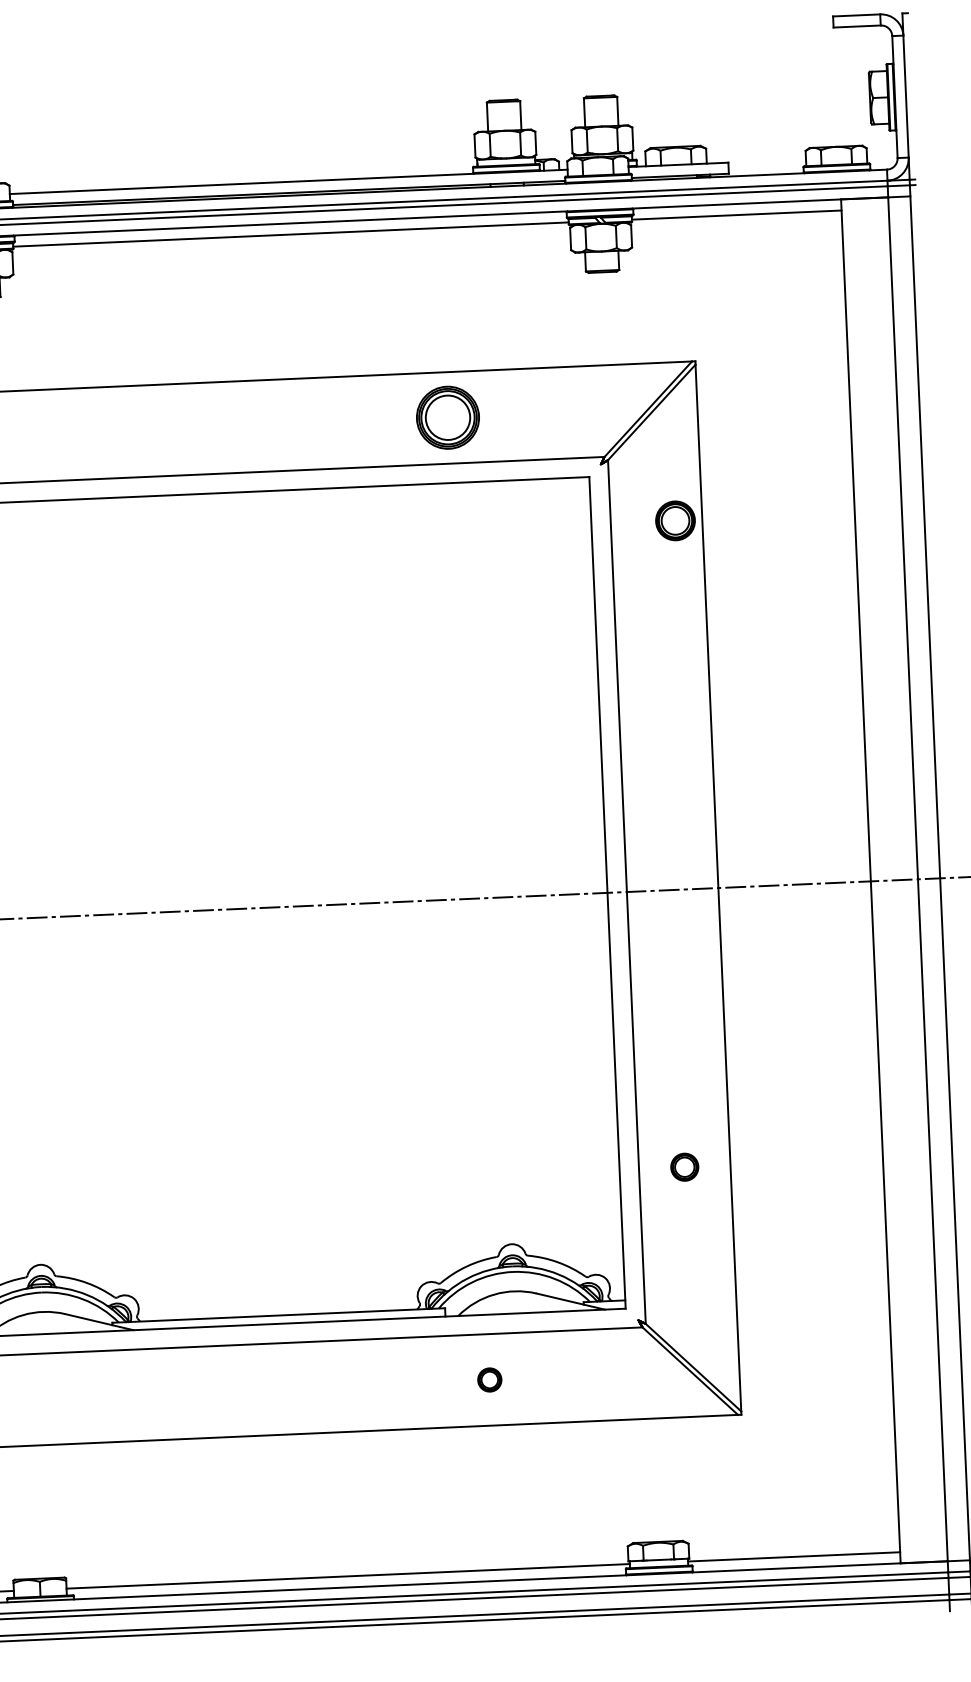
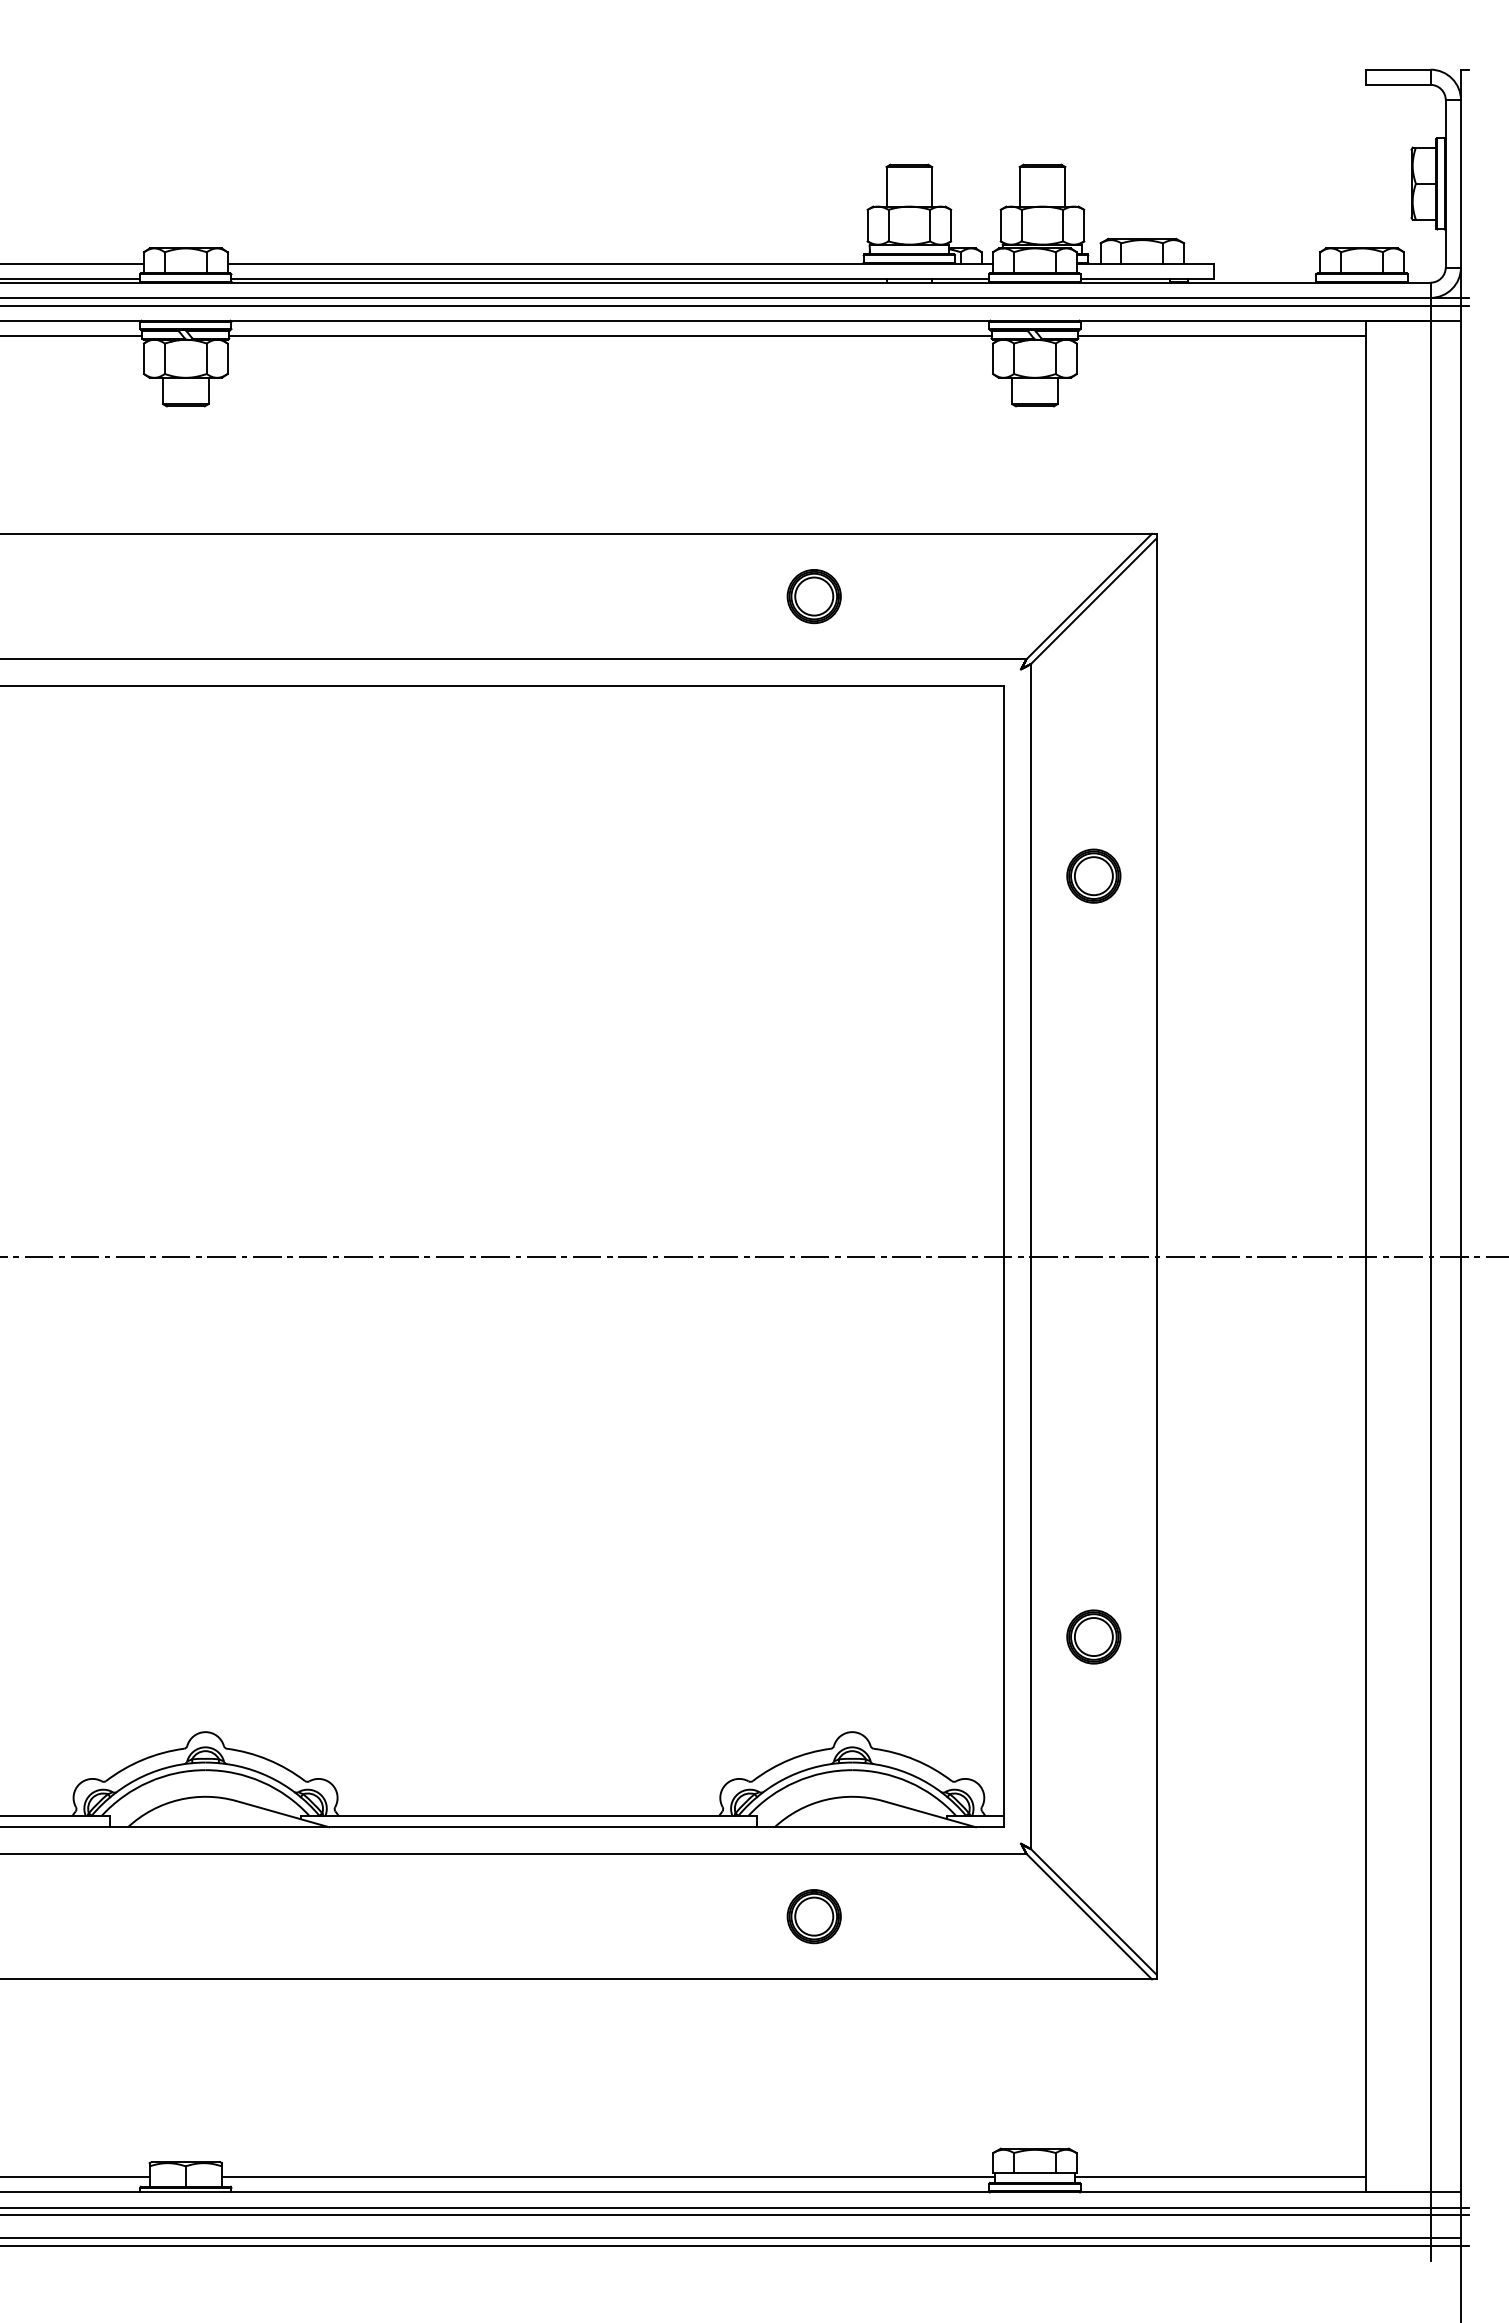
part: (447, 417) -> (813, 596), size x0.62
part: (675, 520) -> (1093, 875), moved
part: (684, 1166) -> (1093, 1636), size x1.43
part: (489, 1379) -> (813, 1916), size x1.67

